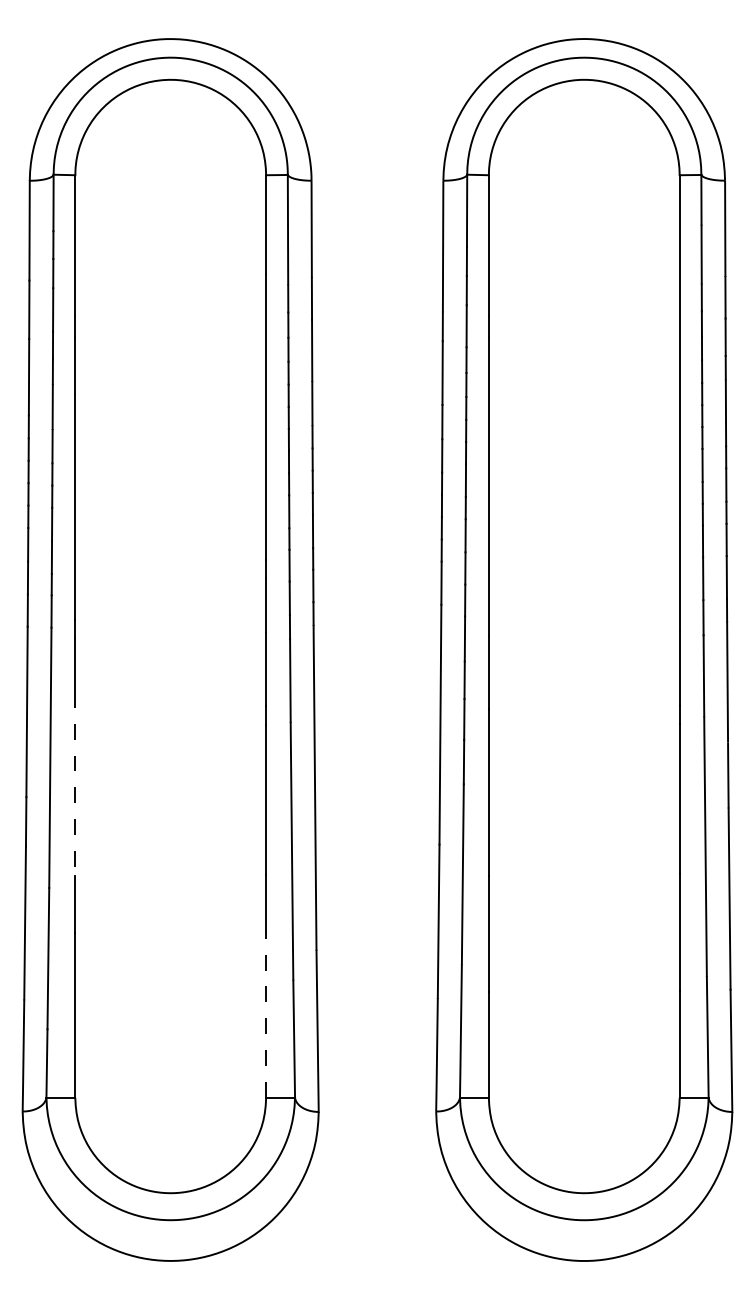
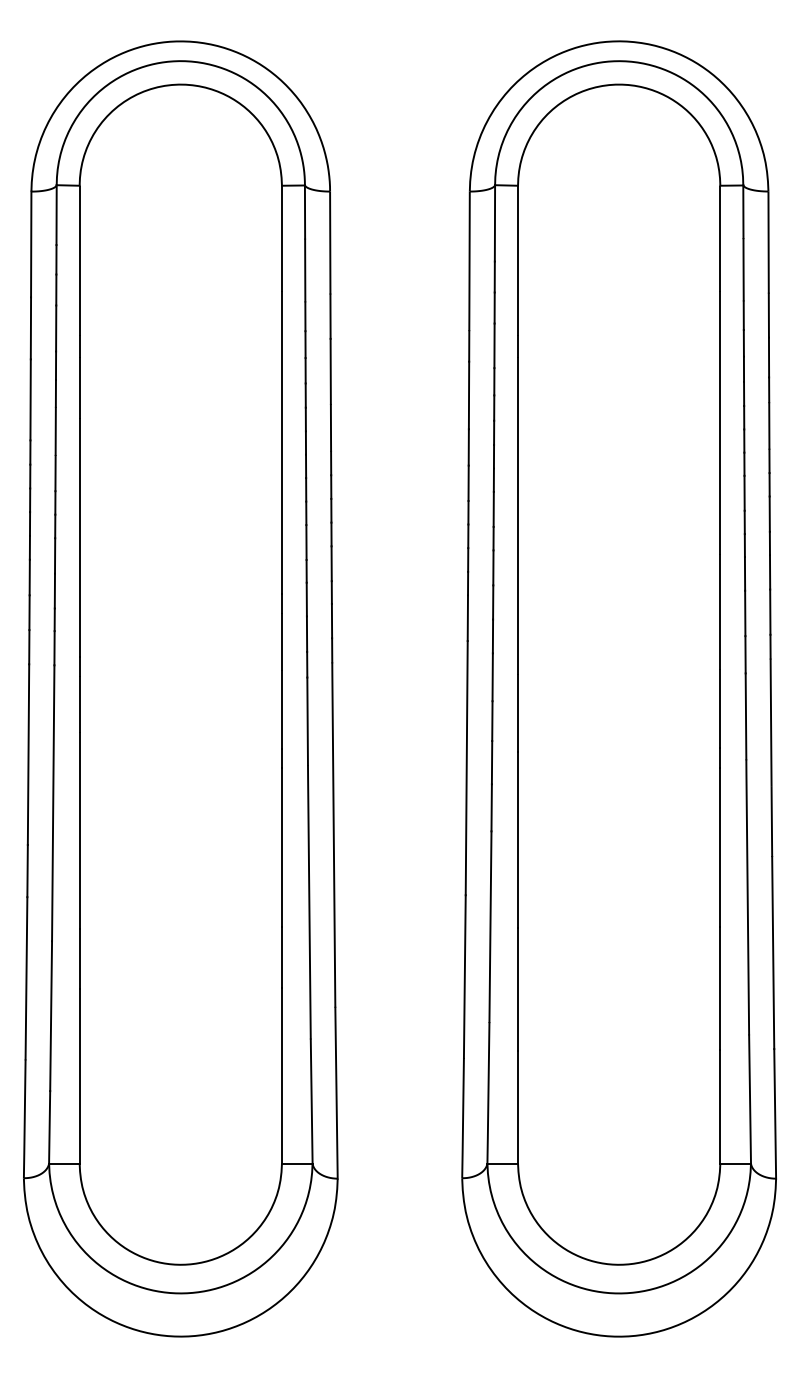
line: (75, 784) -> (79, 831), dashed -> solid
line: (266, 1014) -> (282, 1075), dashed -> solid

